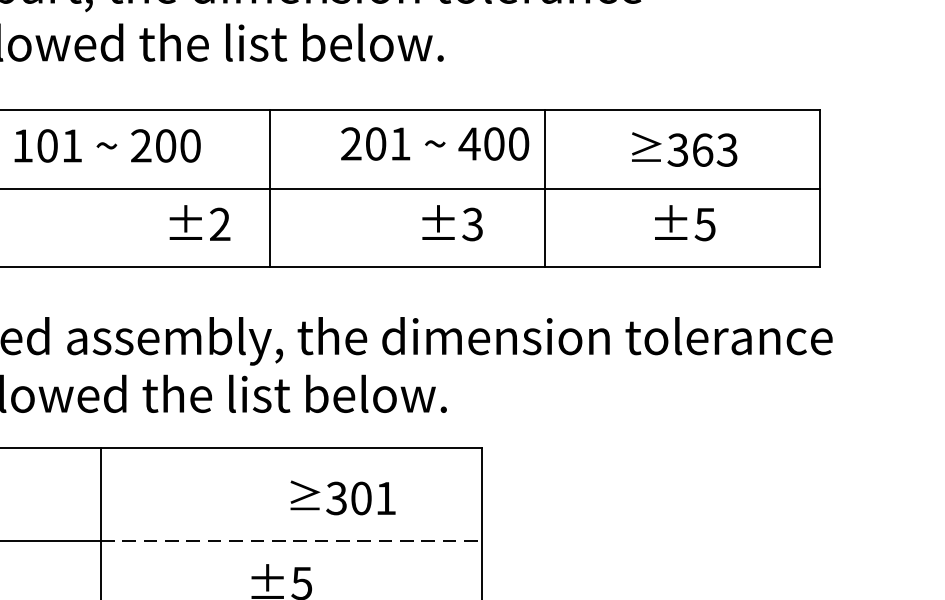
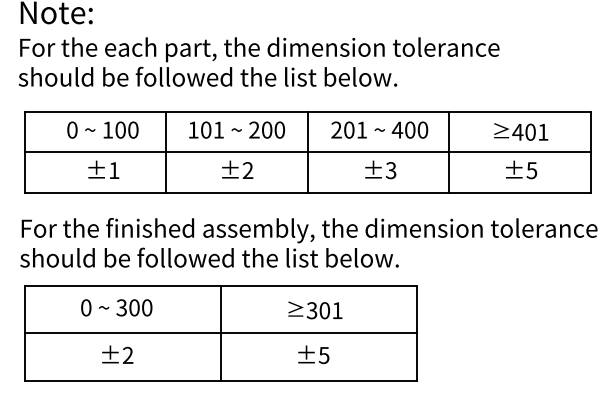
text: (434, 142) -> (379, 129), moved
text: (106, 144) -> (236, 129), moved
text: (702, 148) -> (530, 131), 363 -> 401
text: (199, 222) -> (237, 169), moved
text: (452, 222) -> (380, 169), moved
text: (343, 498) -> (315, 310), moved
line: (292, 540) -> (319, 333), dashed -> solid

